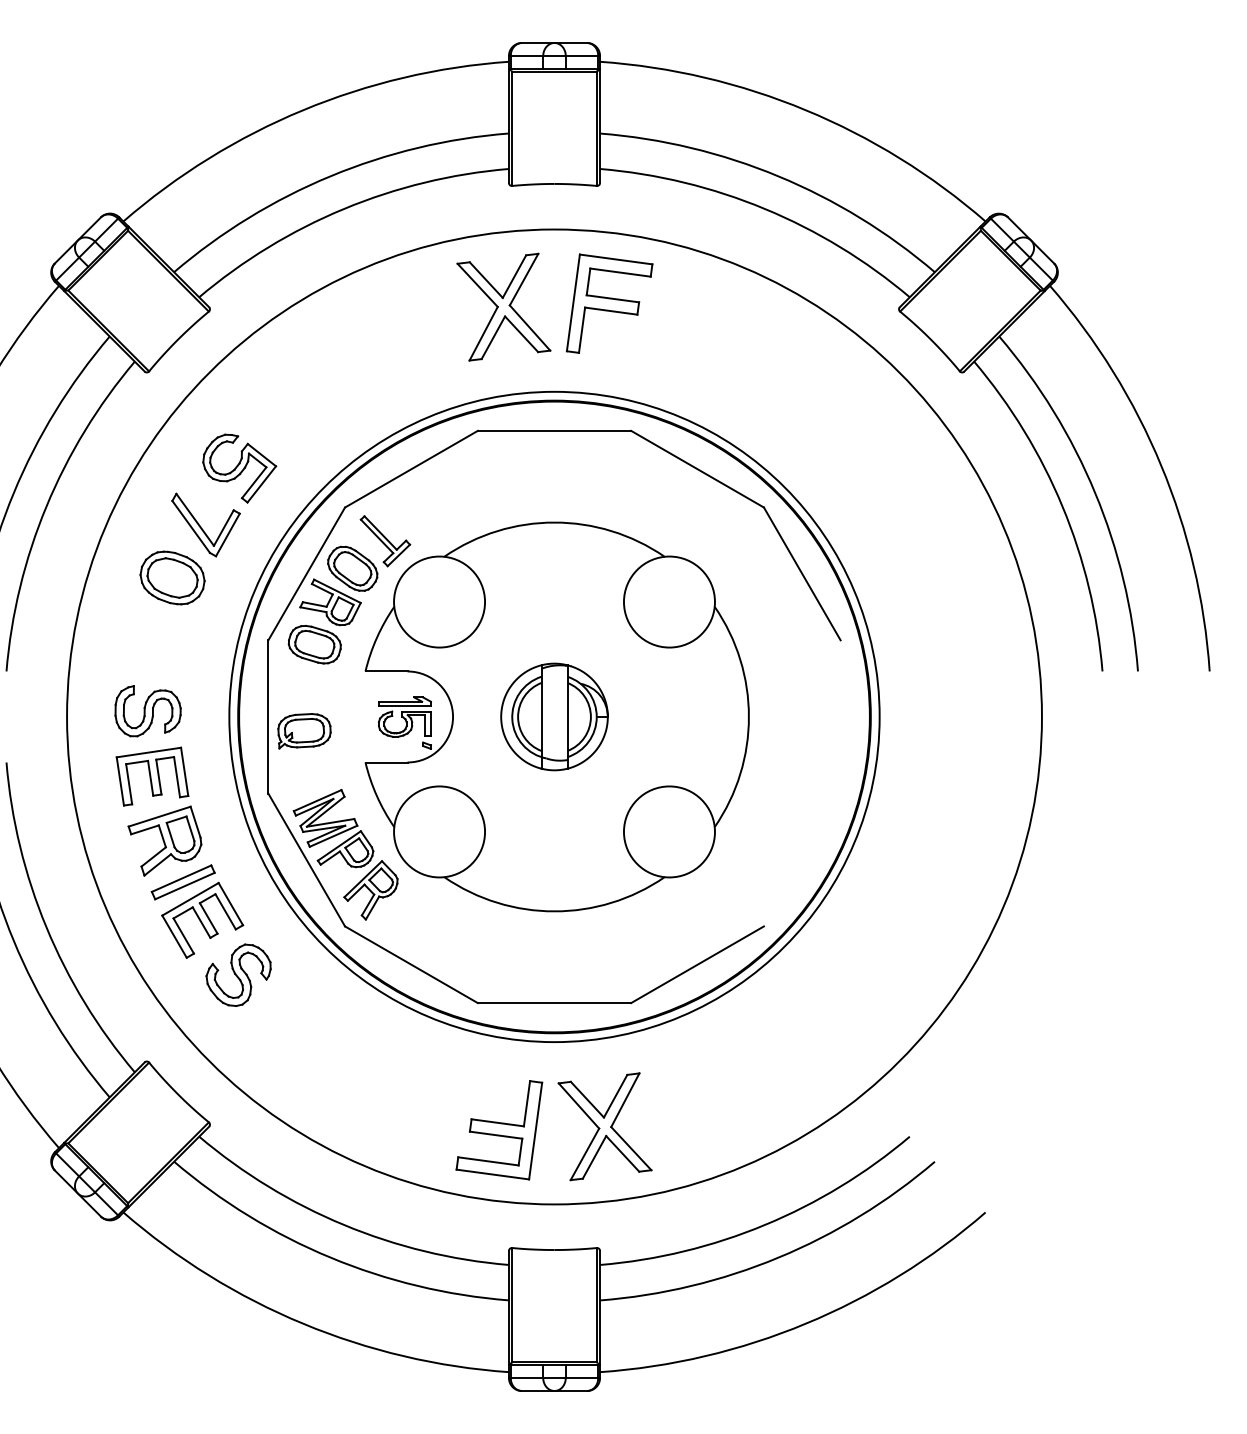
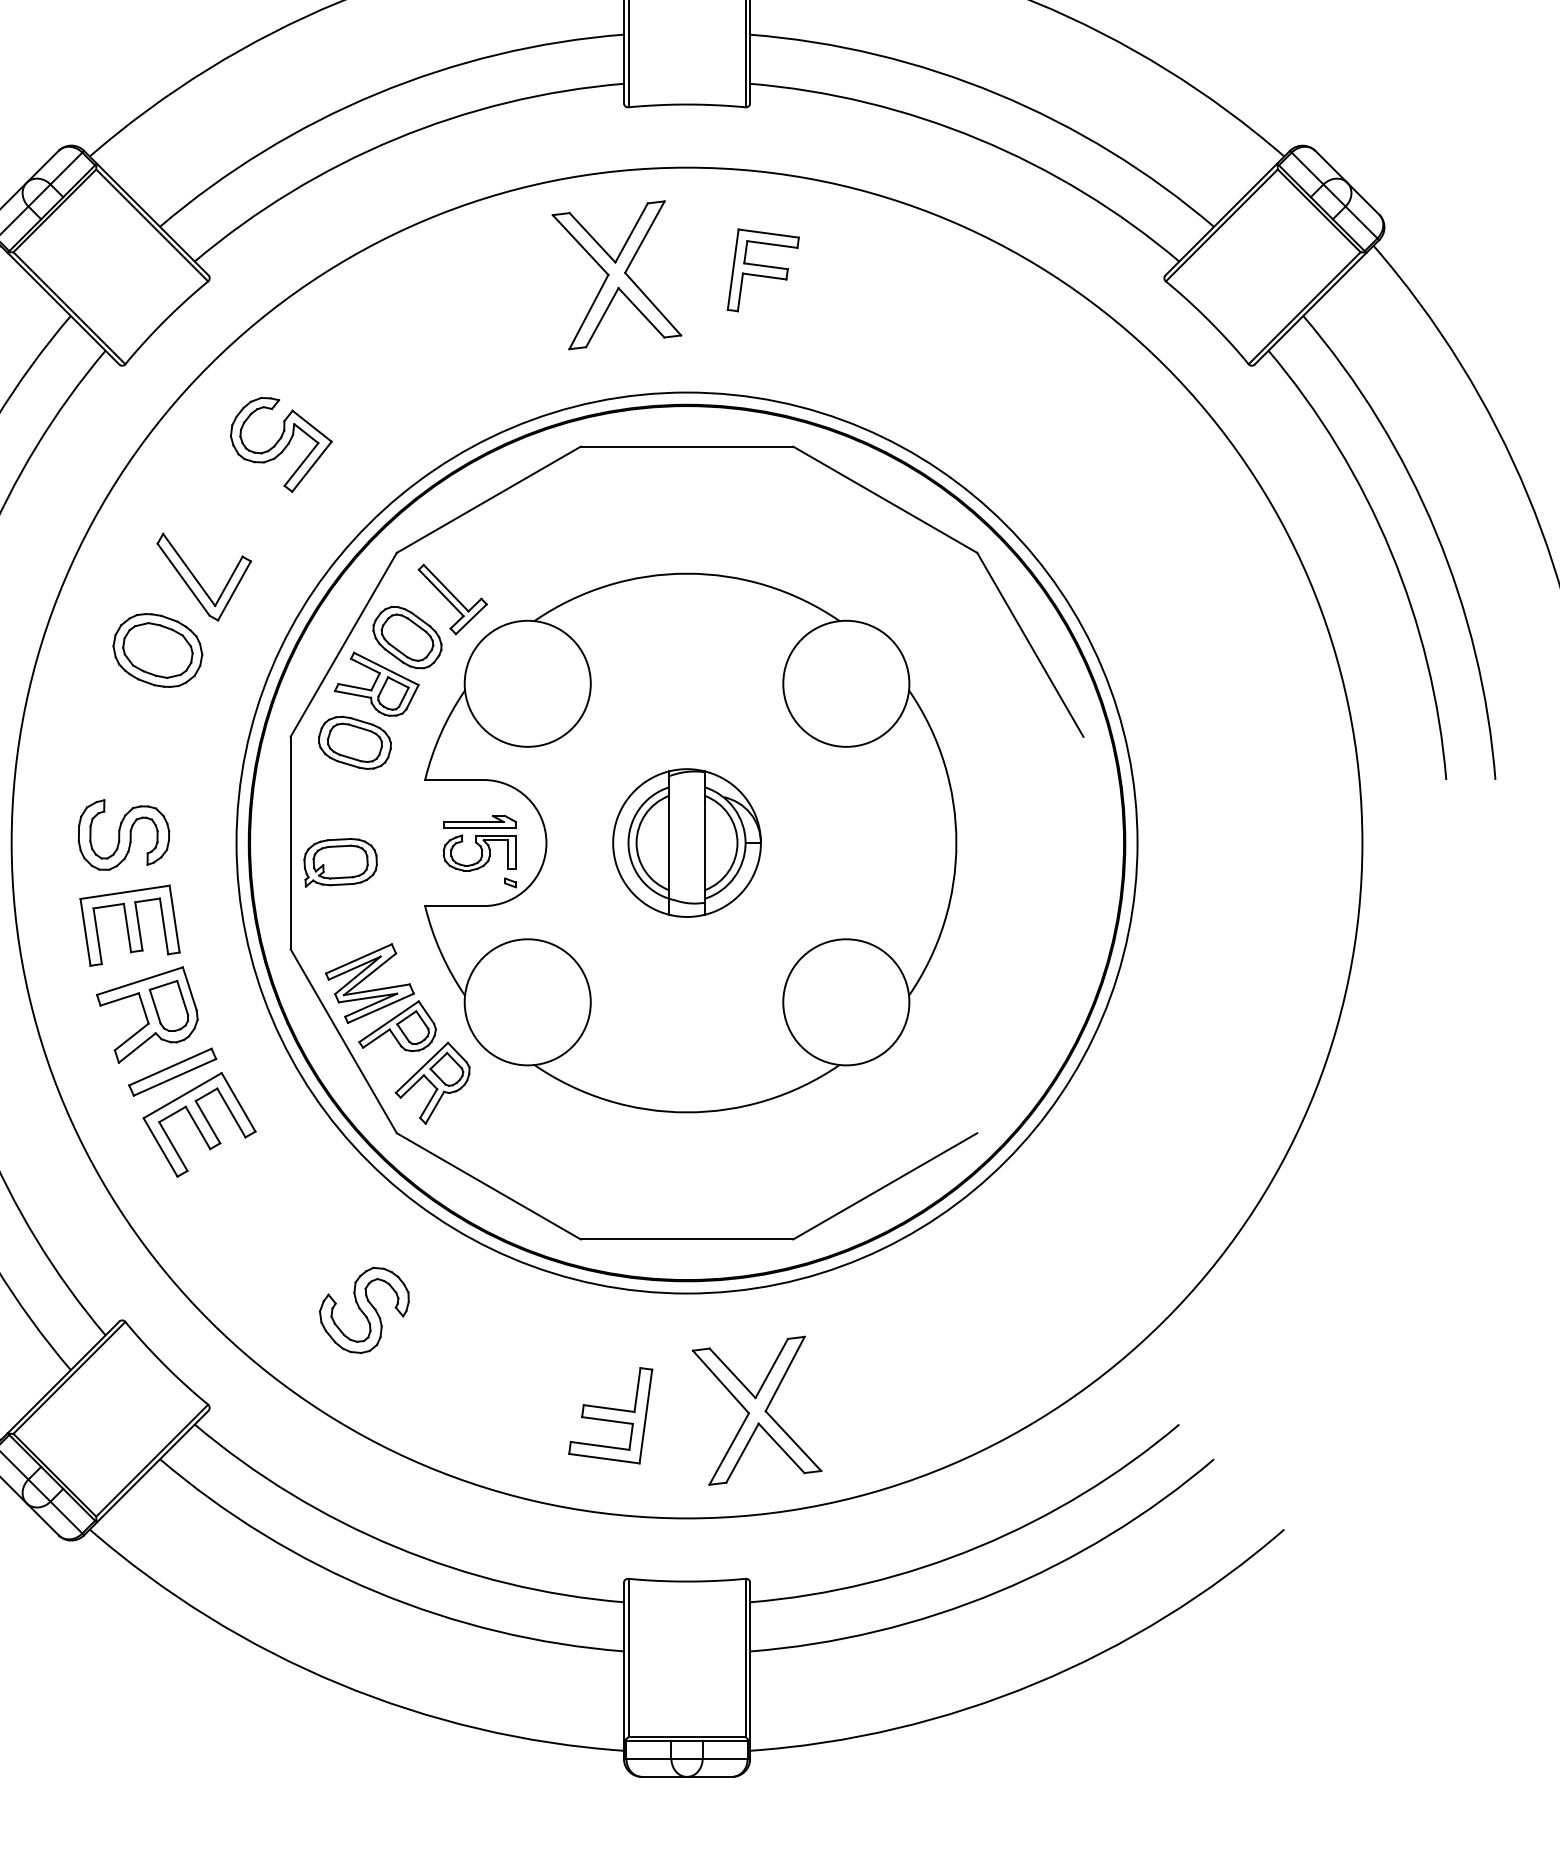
part: (609, 303) -> (763, 270), size x0.6
part: (239, 468) -> (281, 444), moved
part: (238, 974) -> (364, 1309), moved
part: (499, 1130) -> (610, 1415), size x0.7

